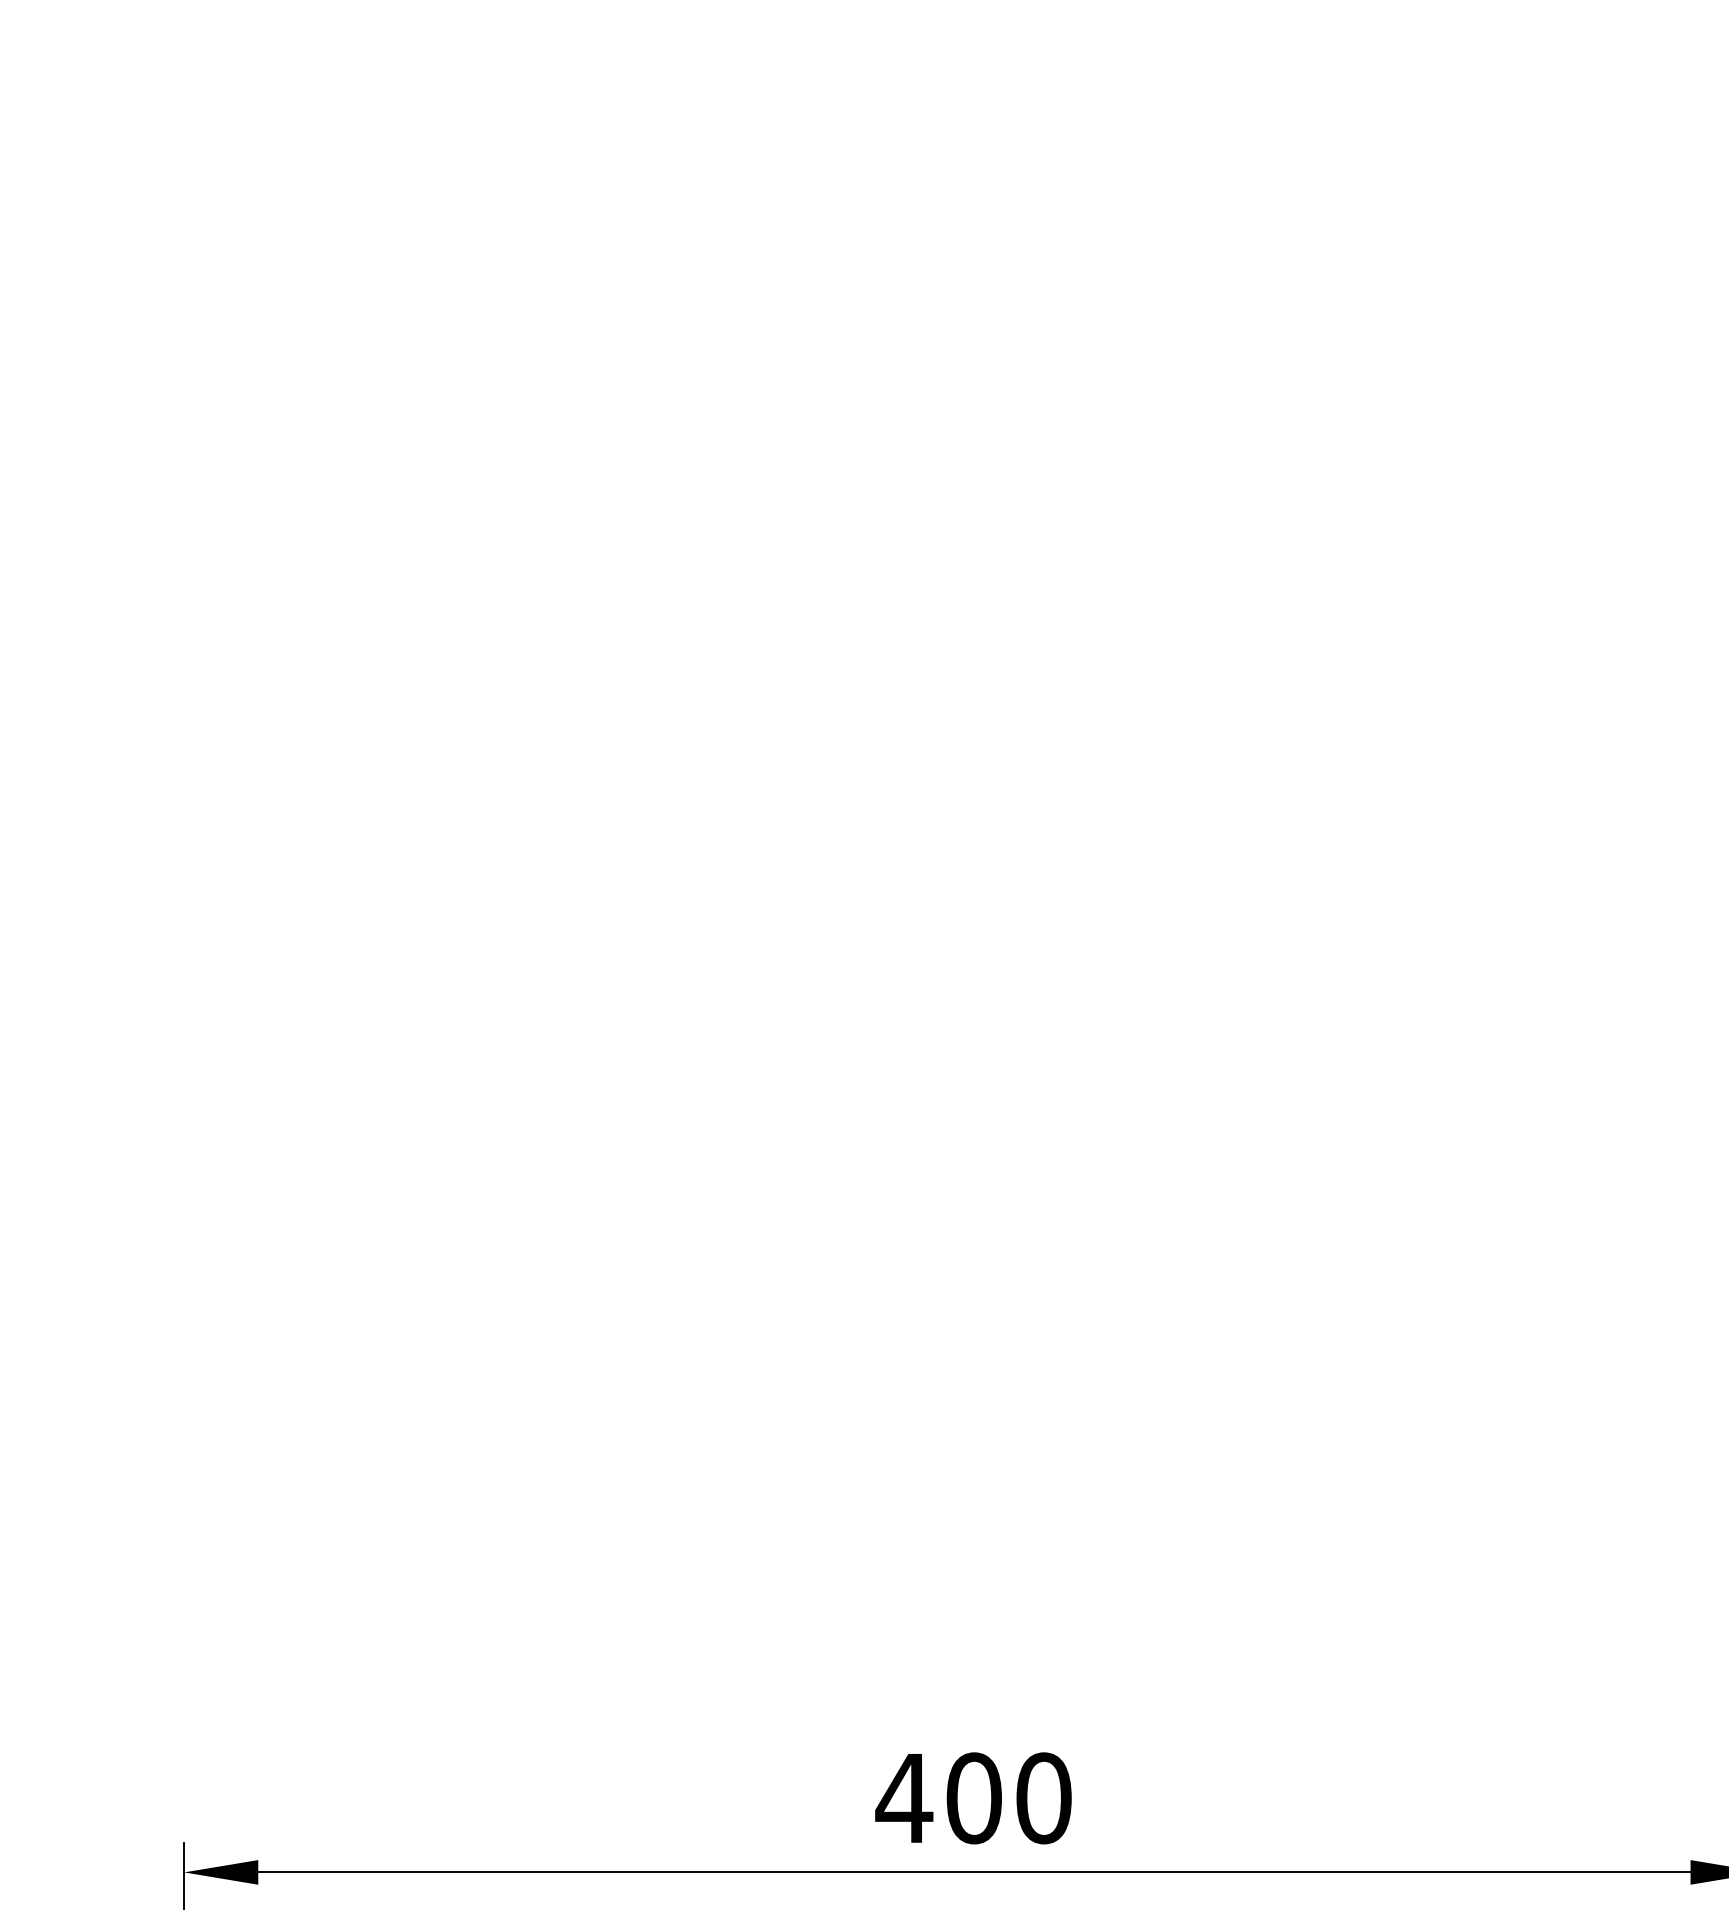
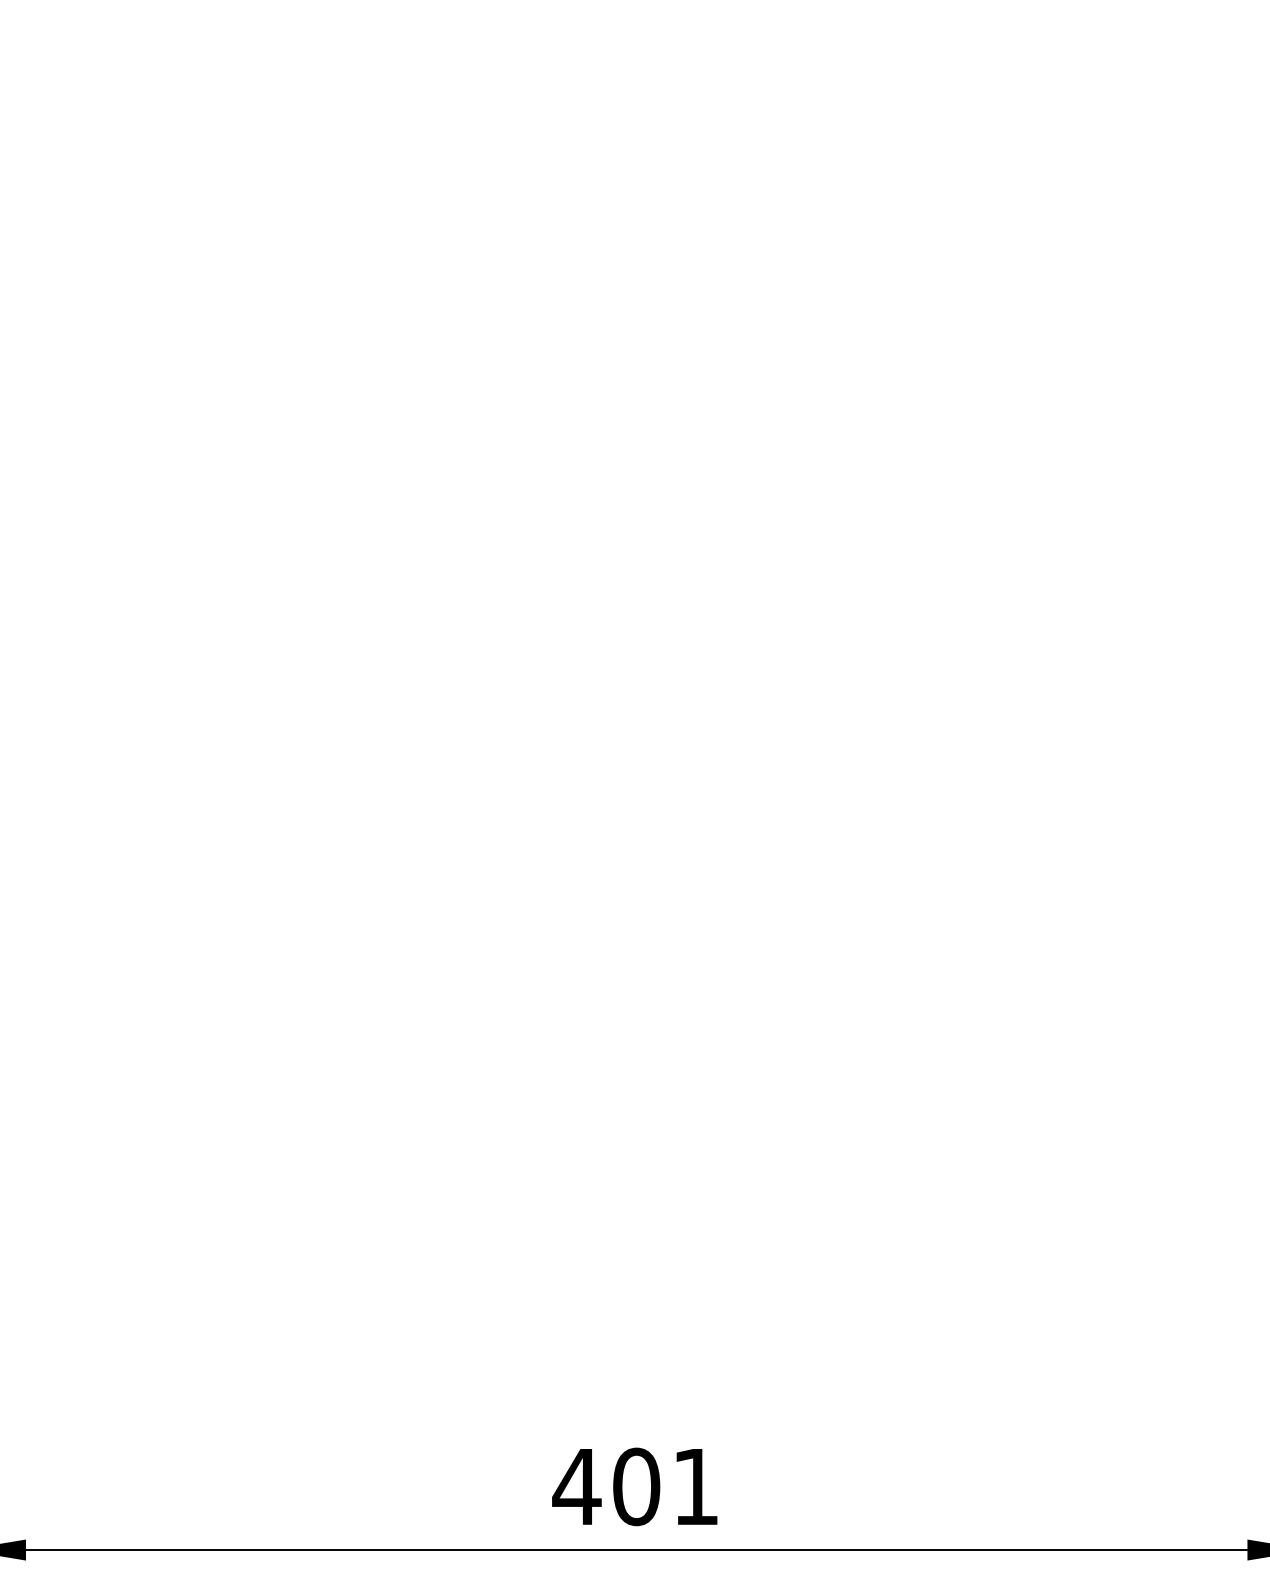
text: (1043, 1798) -> (695, 1487), 400 -> 401

